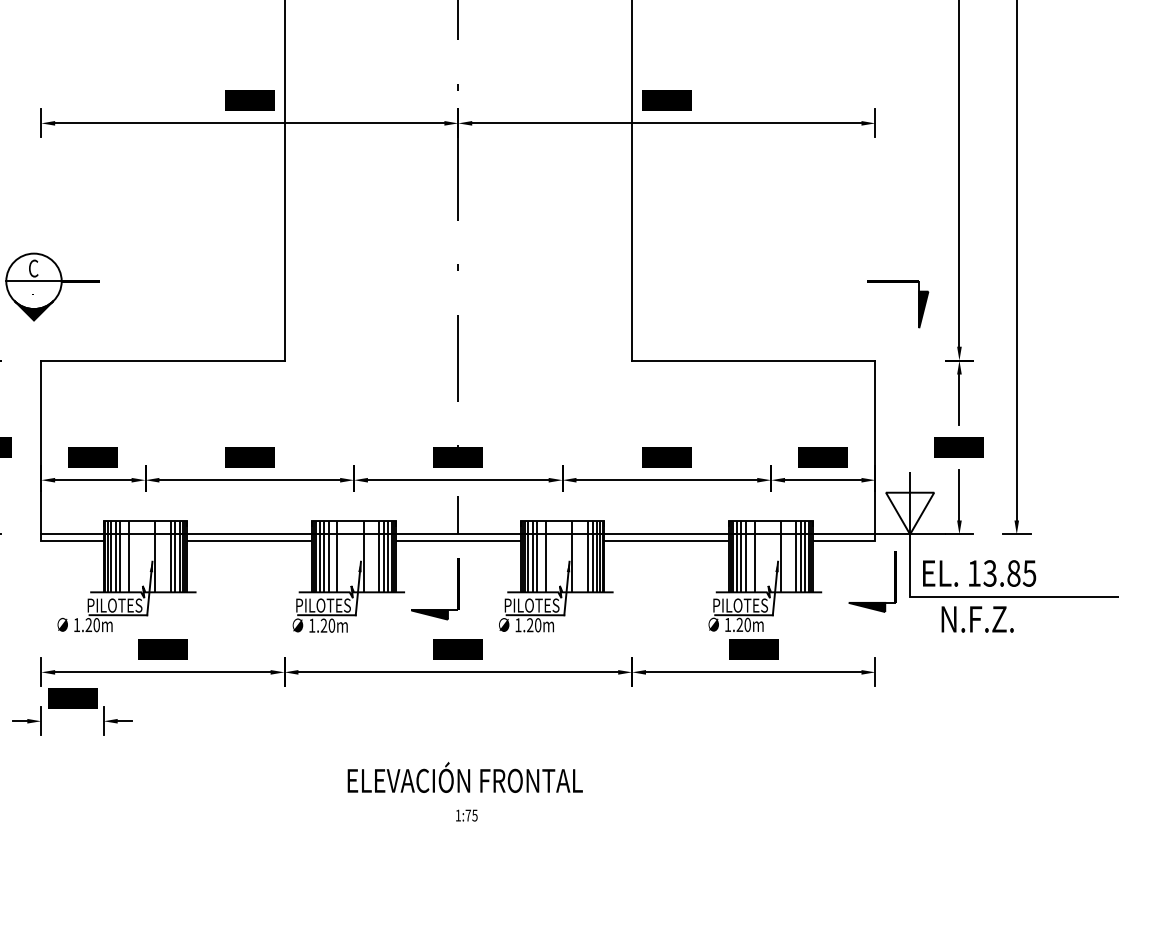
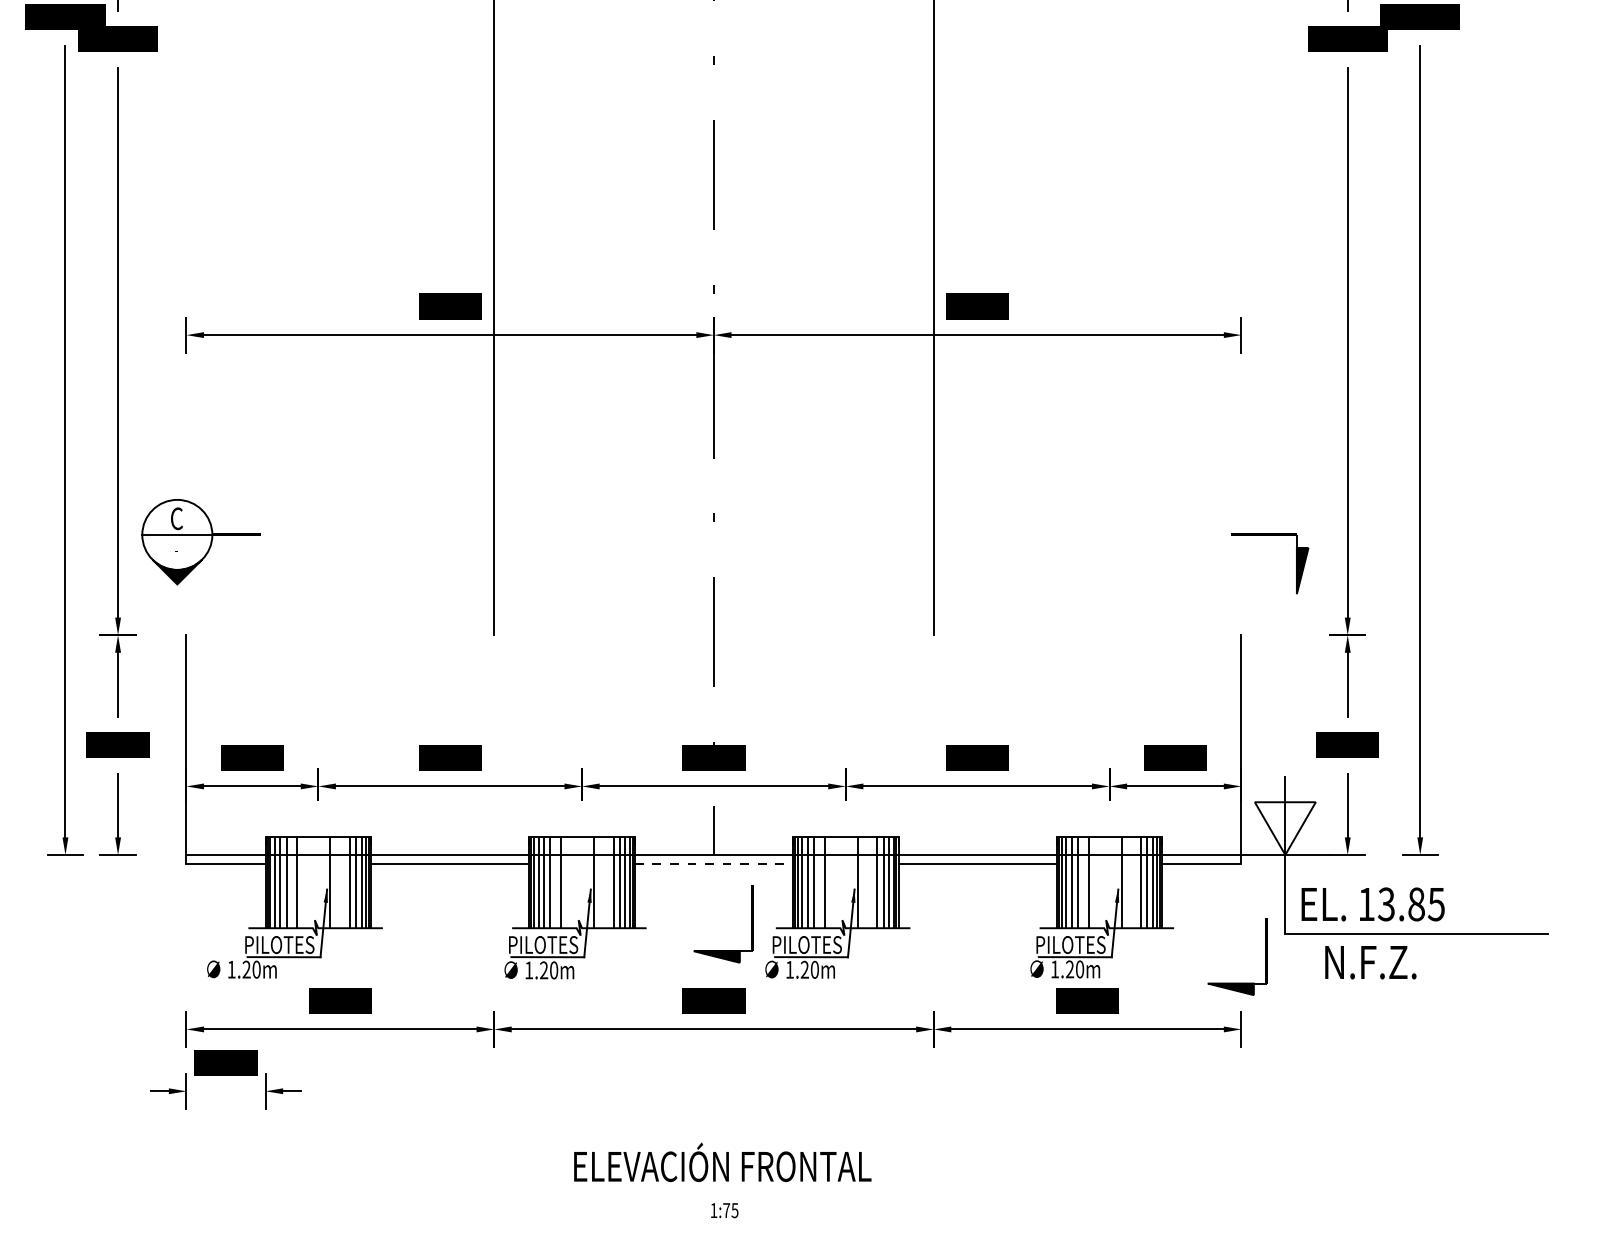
line: (163, 360) -> (340, 635), removed
line: (753, 360) -> (1087, 635), removed
line: (458, 541) -> (714, 863), solid -> dashed
part: (872, 602) -> (1237, 982), moved
part: (435, 609) -> (723, 950), moved

